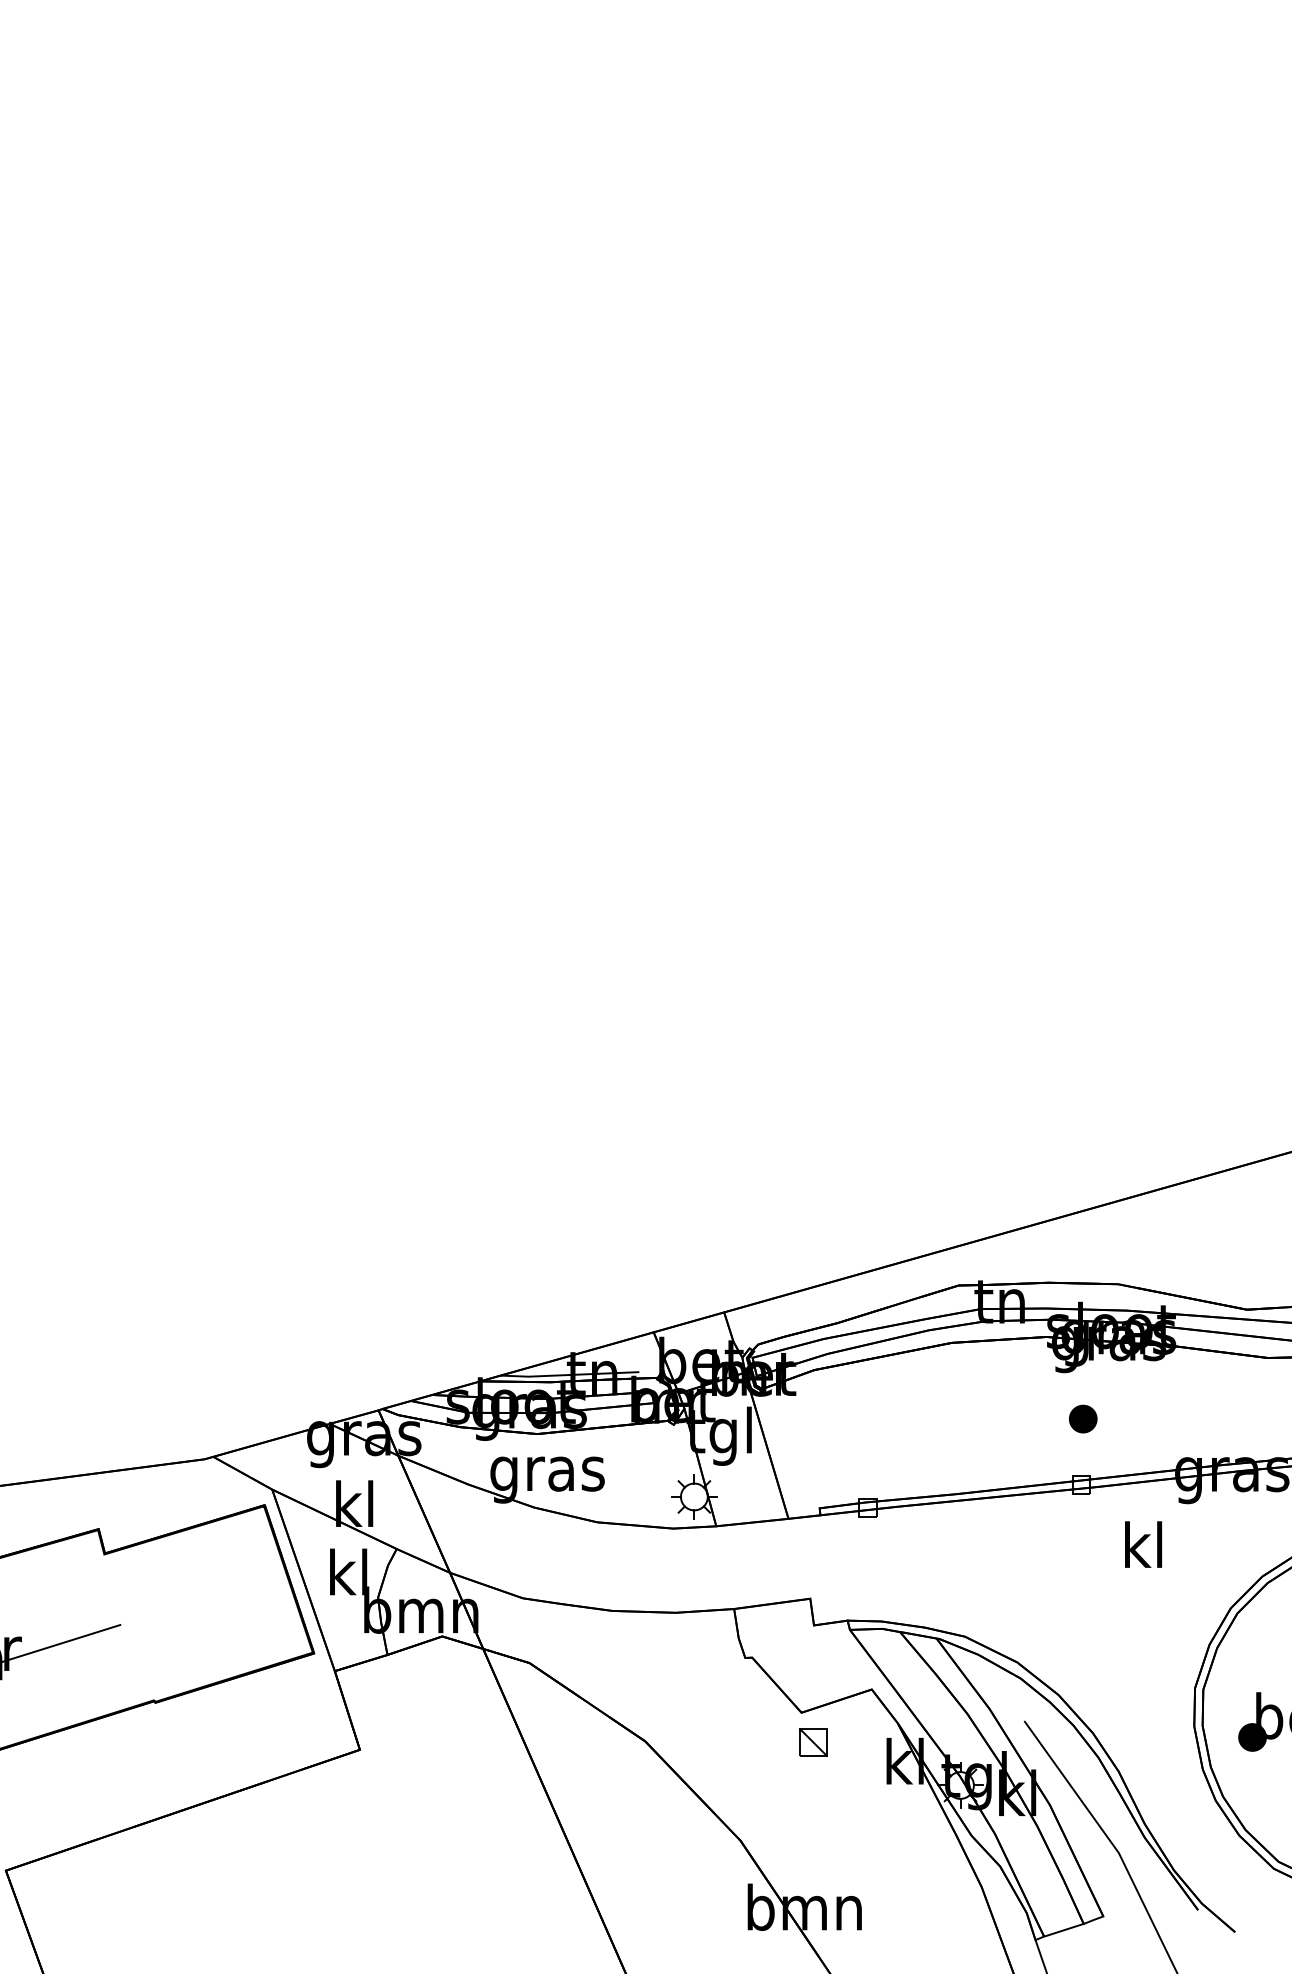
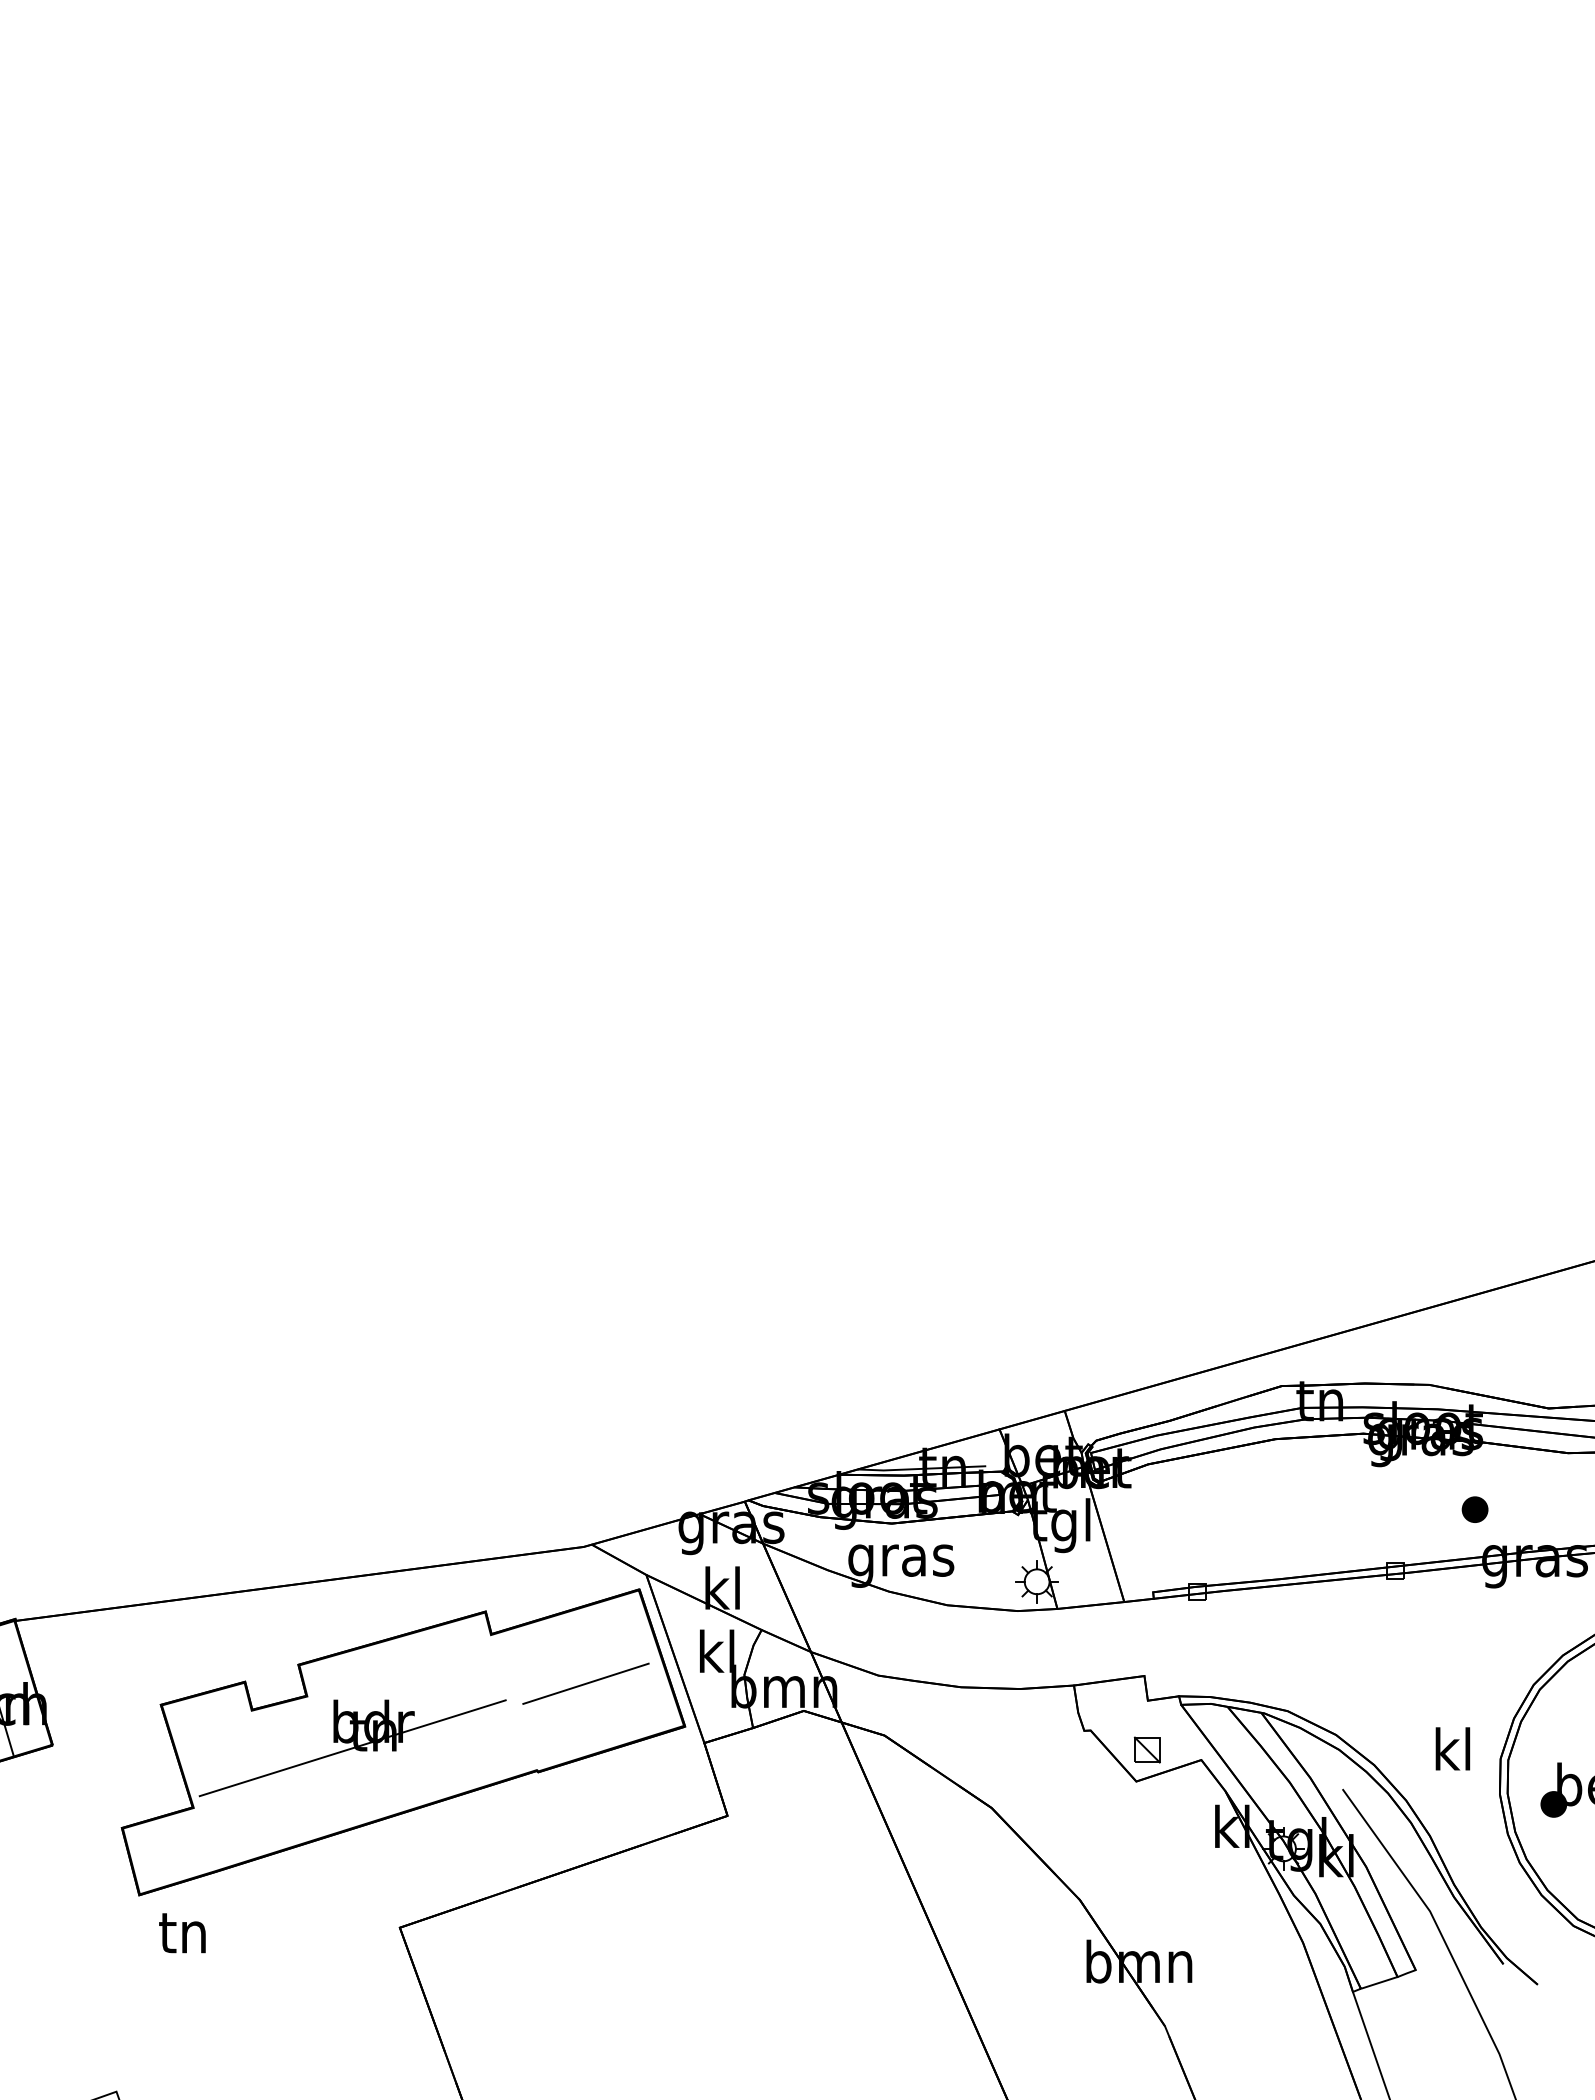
part: (1082, 1418) -> (1474, 1509), moved
text: (1143, 1544) -> (1452, 1748), moved
line: (206, 1606) -> (585, 1683), added
part: (812, 1741) -> (1146, 1749), moved

